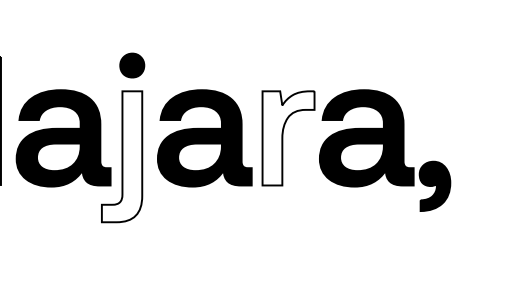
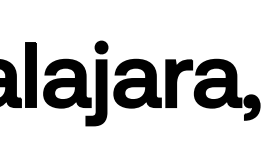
fill: (289, 137) -> (179, 83), added
fill: (122, 156) -> (96, 92), added

